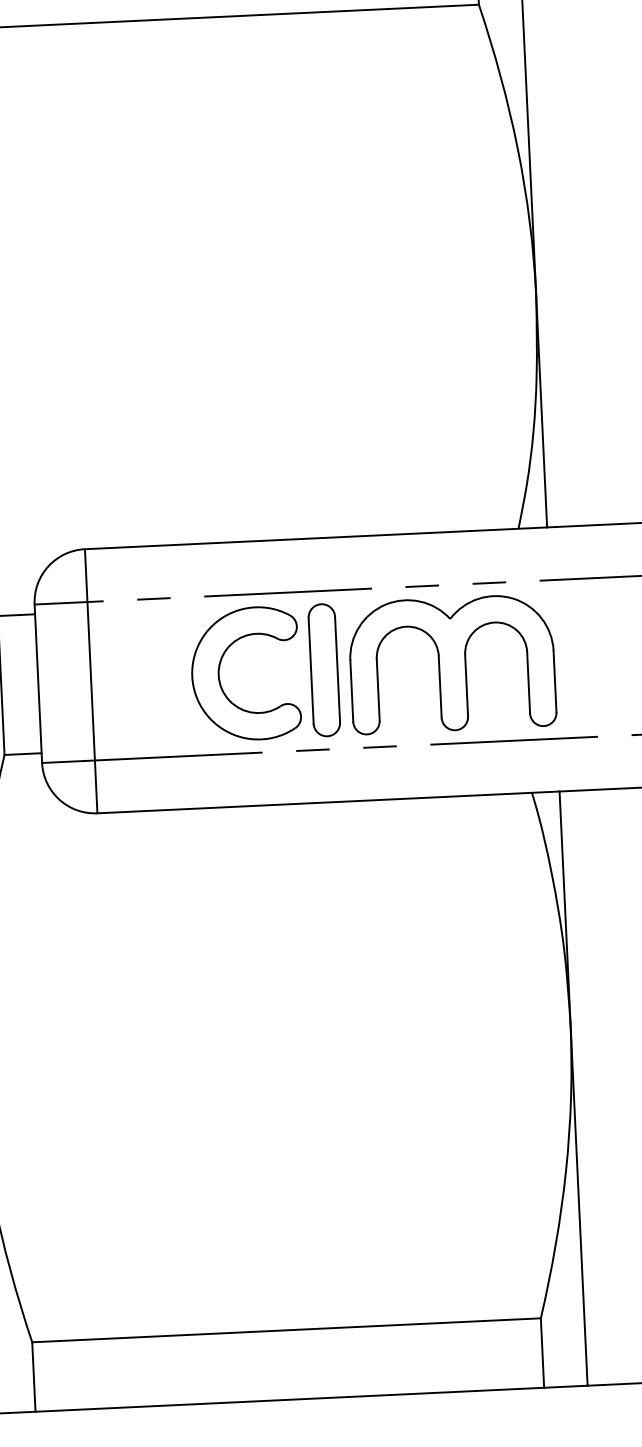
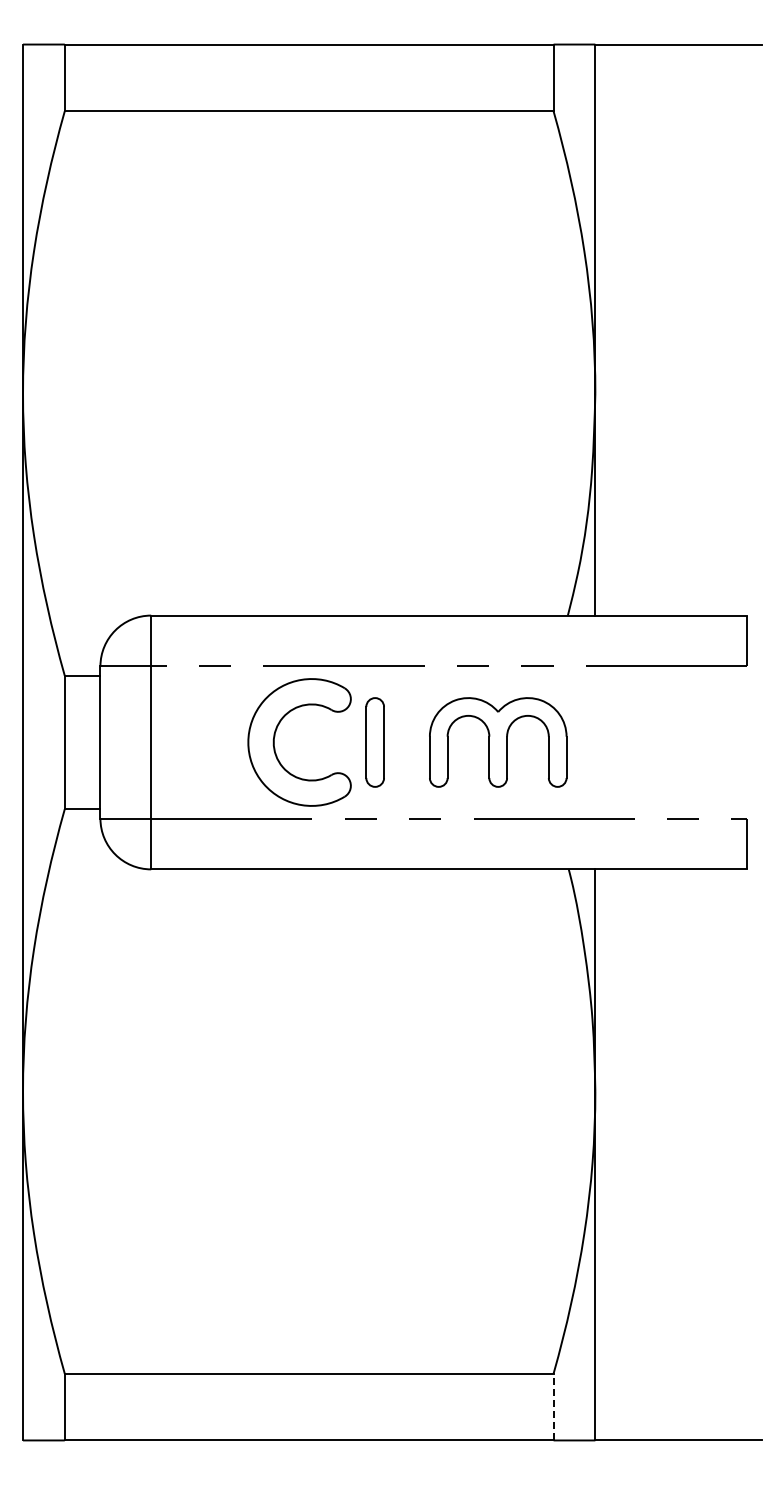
part: (451, 664) -> (497, 742), size x0.7
part: (323, 670) -> (374, 742), size x0.7
line: (542, 1352) -> (553, 1406), solid -> dashed

